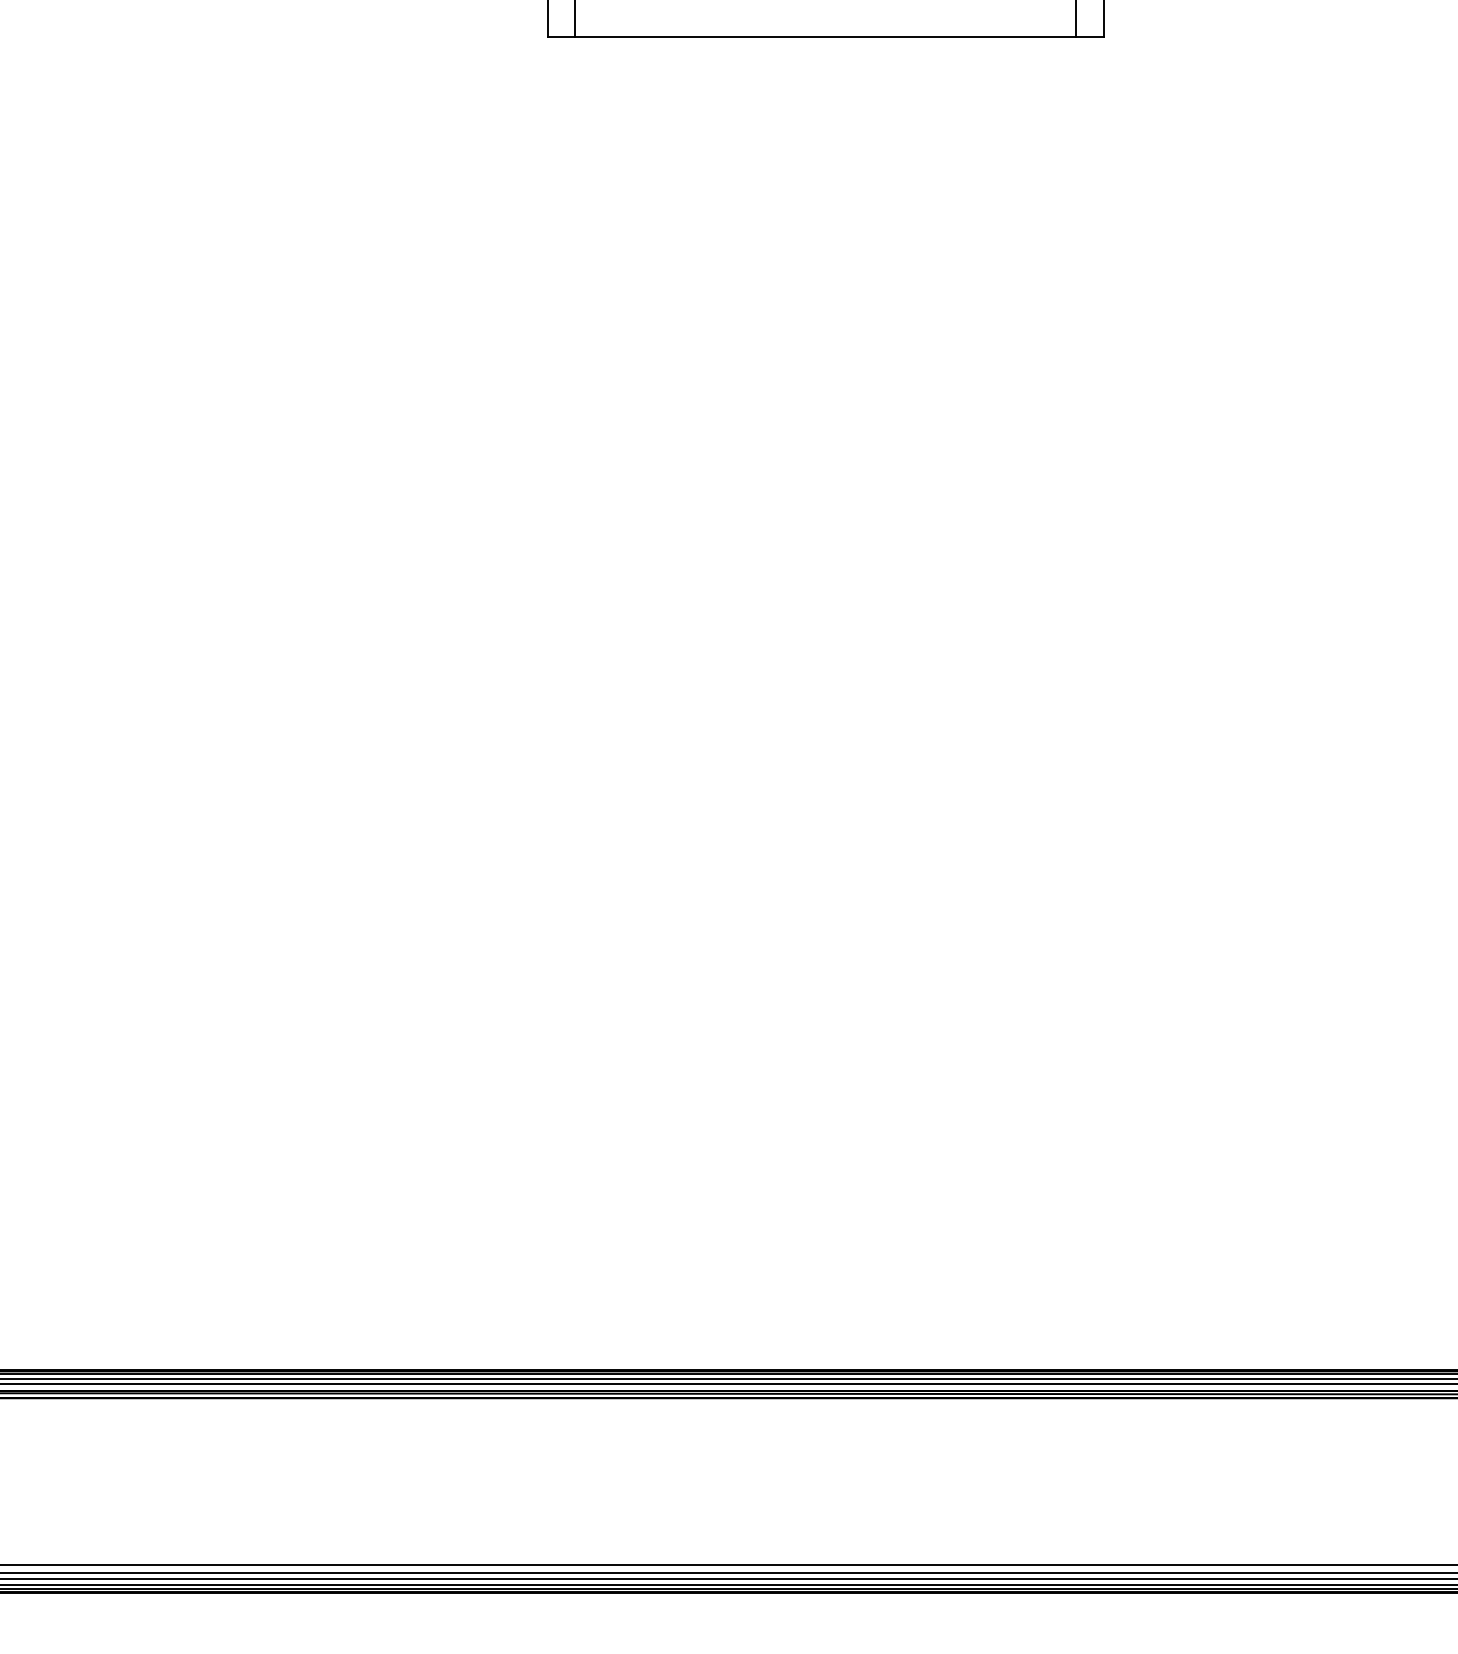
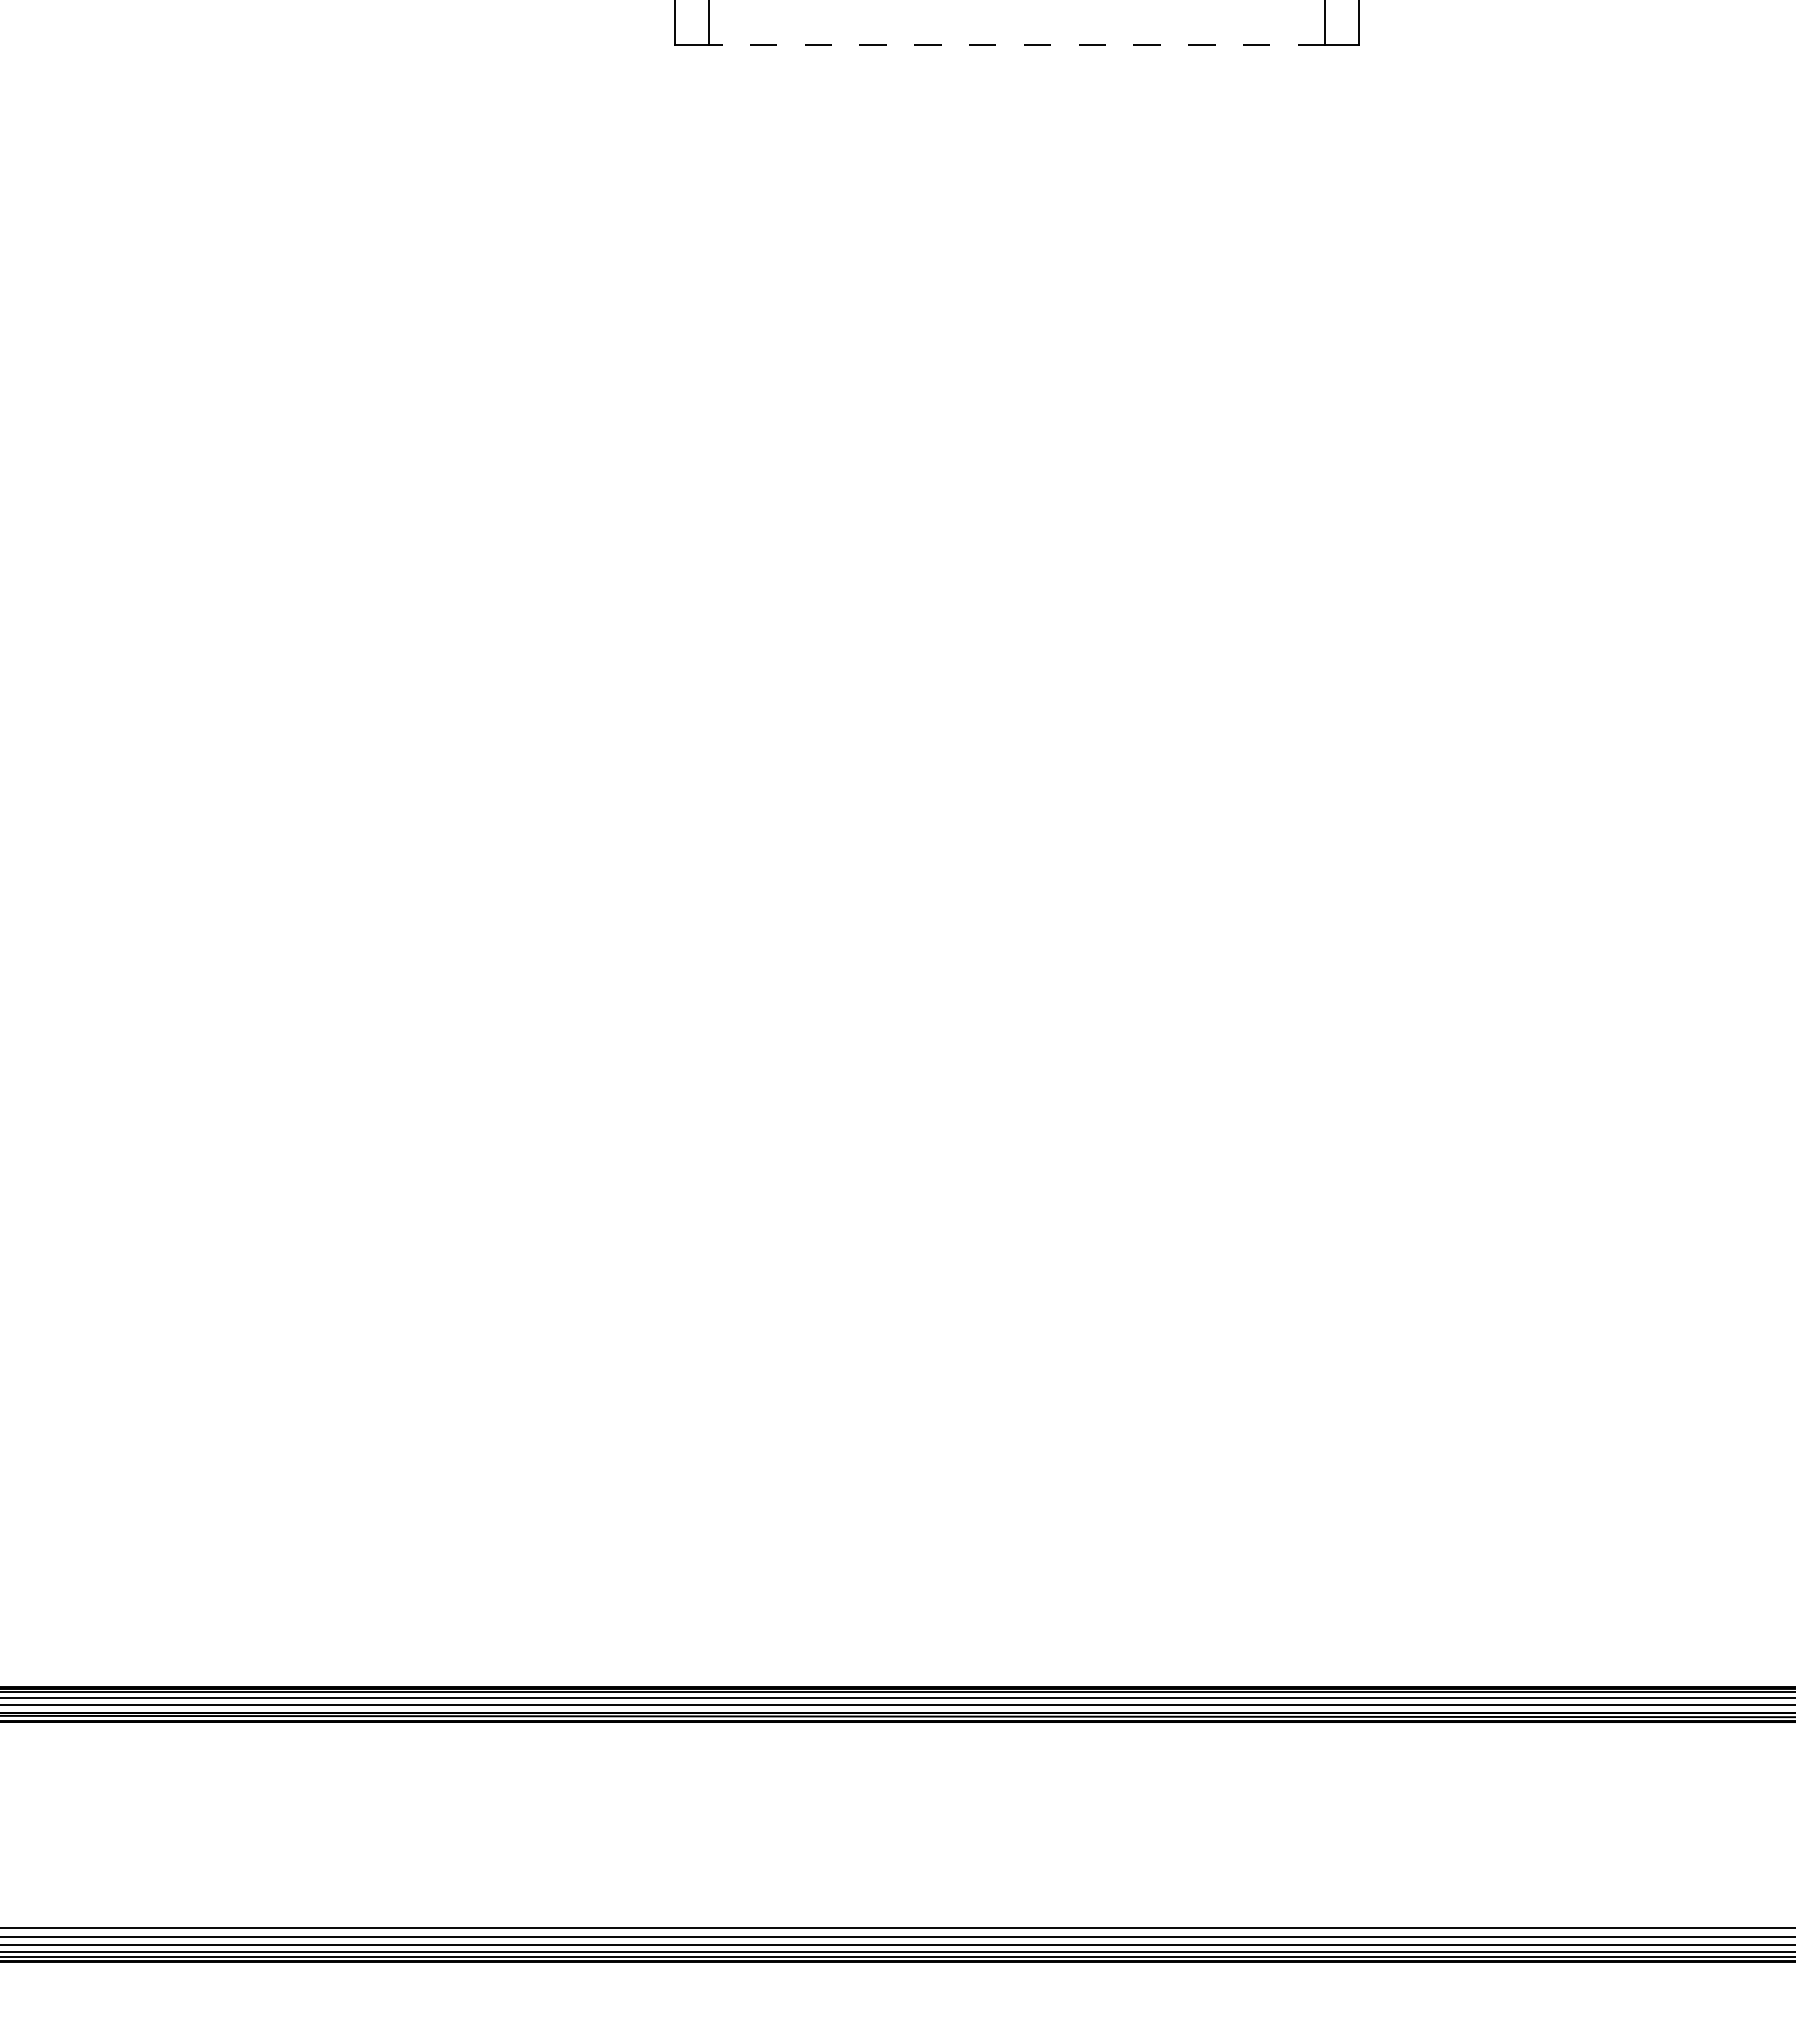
line: (825, 36) -> (1016, 45), solid -> dashed

